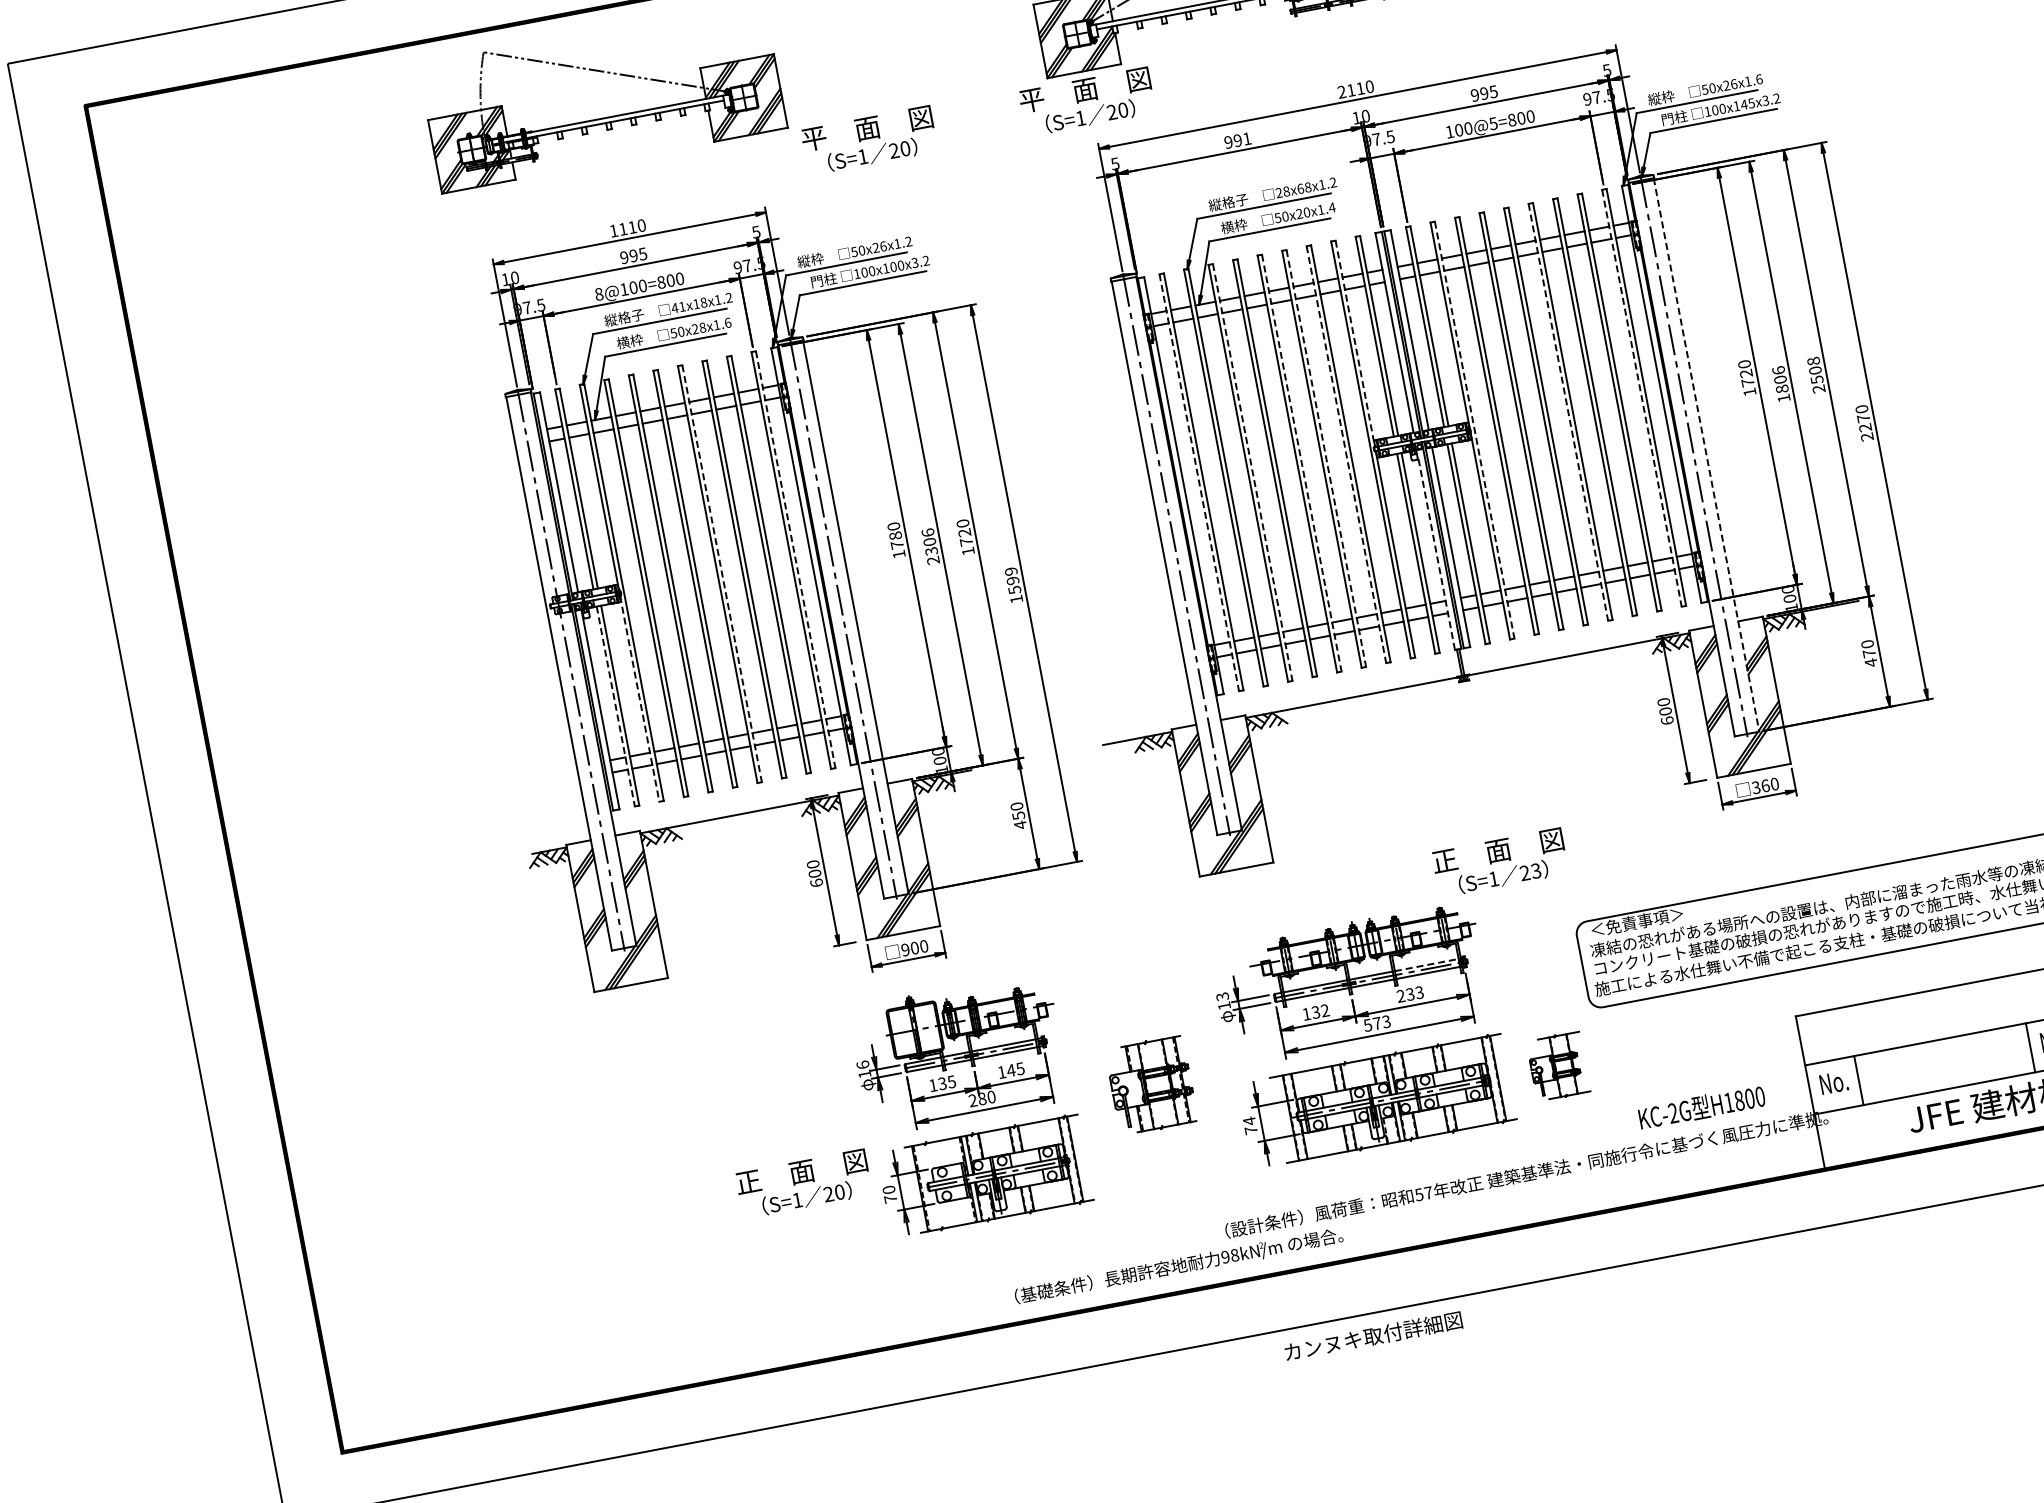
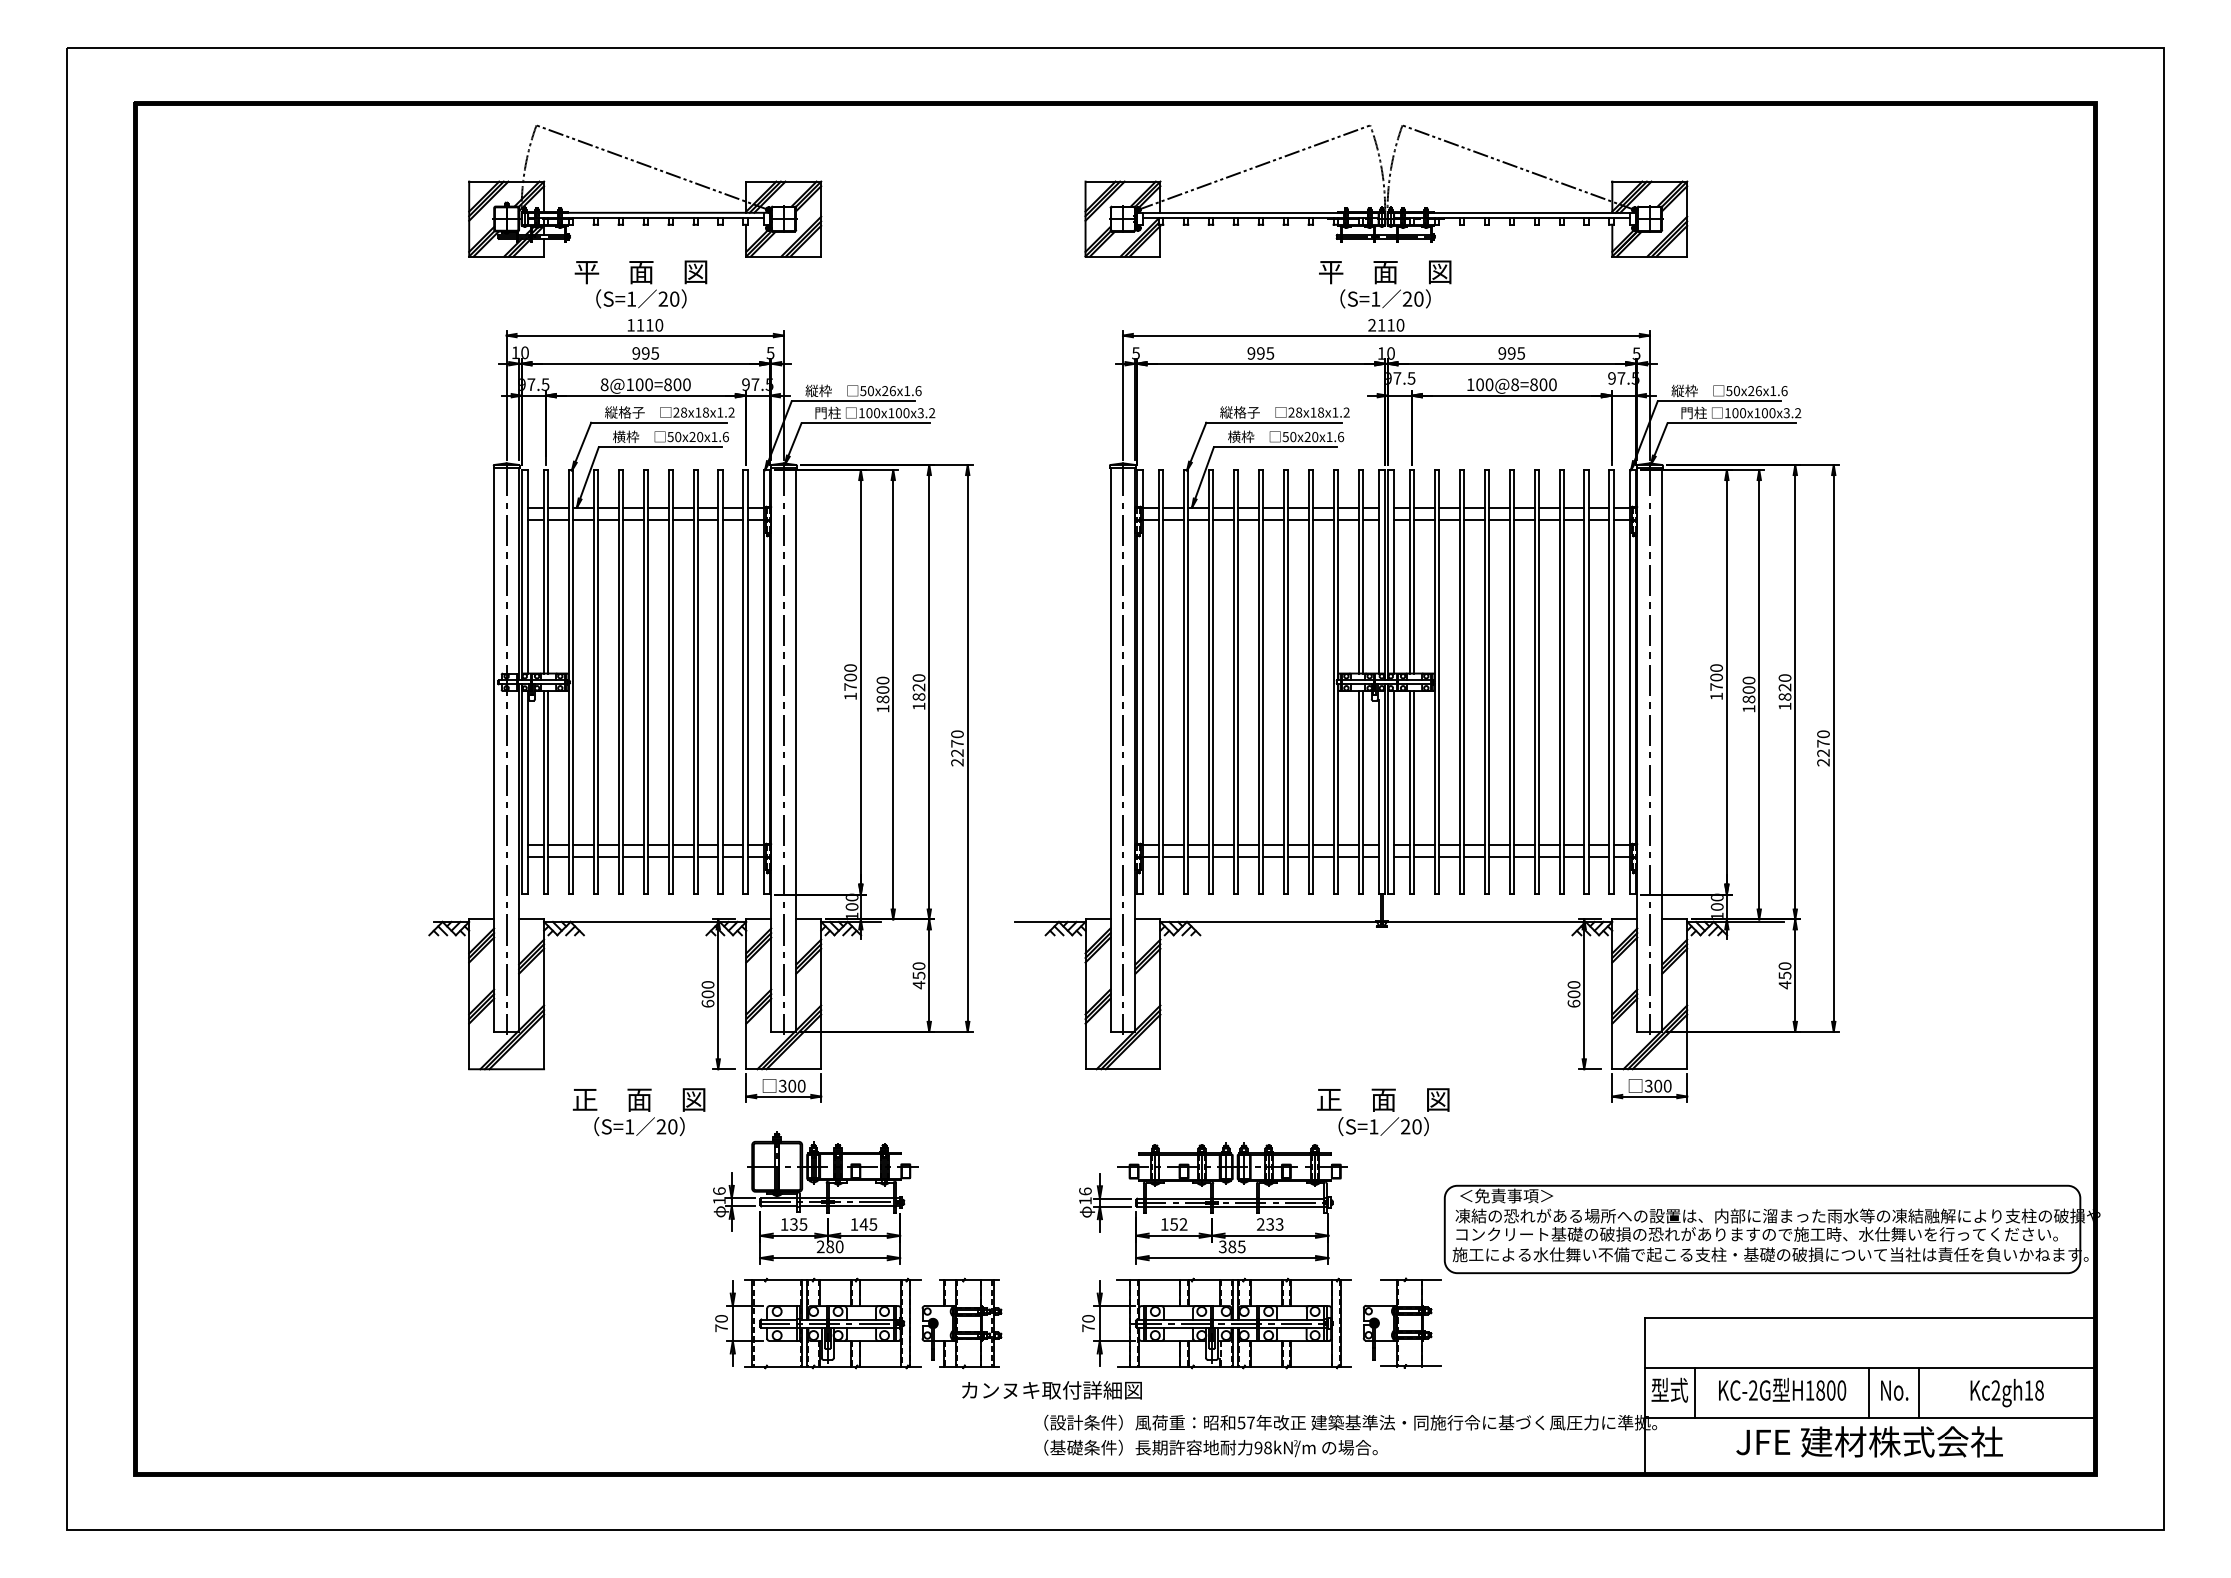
text: (1087, 102) -> (1385, 284), moved
text: (1747, 104) -> (1768, 413), 100x145x3.2 -> 100x100x3.2
text: (1492, 123) -> (1514, 384), 100@5=800 -> 100@8=800
text: (1247, 138) -> (1270, 353), 991 -> 995
text: (869, 140) -> (640, 284), moved
text: (1300, 188) -> (1313, 412), 28x68x1.2 -> 28x18x1.2
text: (1331, 207) -> (1340, 436), 50x20x1.4 -> 50x20x1.6
text: (908, 242) -> (918, 391), 50x26x1.2 -> 50x26x1.6
text: (678, 307) -> (680, 412), 41x18x1.2 -> 28x18x1.2
text: (703, 328) -> (700, 437), 50x28x1.6 -> 50x20x1.6
line: (1355, 344) -> (1338, 575), dashed -> solid
text: (1778, 370) -> (1748, 680), 1806 -> 1800
text: (1746, 373) -> (1716, 677), 1720 -> 1700
text: (1815, 375) -> (1784, 692), 2508 -> 1820
line: (1642, 398) -> (1609, 682), dashed -> solid
line: (1568, 412) -> (1534, 682), dashed -> solid
line: (1475, 430) -> (1439, 682), dashed -> solid
line: (1346, 454) -> (1308, 682), dashed -> solid
line: (1706, 455) -> (1662, 750), dashed -> solid
line: (1326, 458) -> (1288, 682), dashed -> solid
line: (1302, 463) -> (1263, 682), dashed -> solid
line: (1253, 472) -> (1213, 682), dashed -> solid
line: (1199, 483) -> (1158, 682), dashed -> solid
text: (895, 535) -> (850, 677), 1780 -> 1700
text: (965, 541) -> (918, 696), 1720 -> 1820
text: (930, 546) -> (882, 694), 2306 -> 1800
line: (1436, 554) -> (1378, 797), dashed -> solid
line: (795, 560) -> (747, 682), dashed -> solid
line: (722, 573) -> (673, 682), dashed -> solid
text: (1013, 585) -> (957, 748), 1599 -> 2270
text: (1869, 653) -> (1785, 975), 470 -> 450
line: (639, 698) -> (568, 789), dashed -> solid
line: (615, 706) -> (543, 792), dashed -> solid
text: (1765, 785) -> (1658, 1085), 360 -> 300
text: (1535, 870) -> (1416, 1126), 23 -> 20
text: (905, 950) -> (782, 1086), 900 -> 300
line: (1427, 964) -> (1292, 1198), dashed -> solid
text: (1222, 996) -> (1085, 1191), 13 -> 16
text: (1315, 1011) -> (1173, 1223), 132 -> 152
text: (1377, 1023) -> (1232, 1246), 573 -> 385
part: (1557, 1066) -> (1401, 1322), size x1.43
text: (1833, 1081) -> (1669, 1389), No. -> 型式
part: (1151, 1085) -> (961, 1323), moved
text: (1701, 1106) -> (1782, 1389), moved
text: (1249, 1120) -> (1088, 1318), 74 -> 70
text: (803, 1184) -> (638, 1112), moved
text: (1178, 1266) -> (1210, 1448), moved
text: (1373, 1336) -> (1051, 1390), moved

